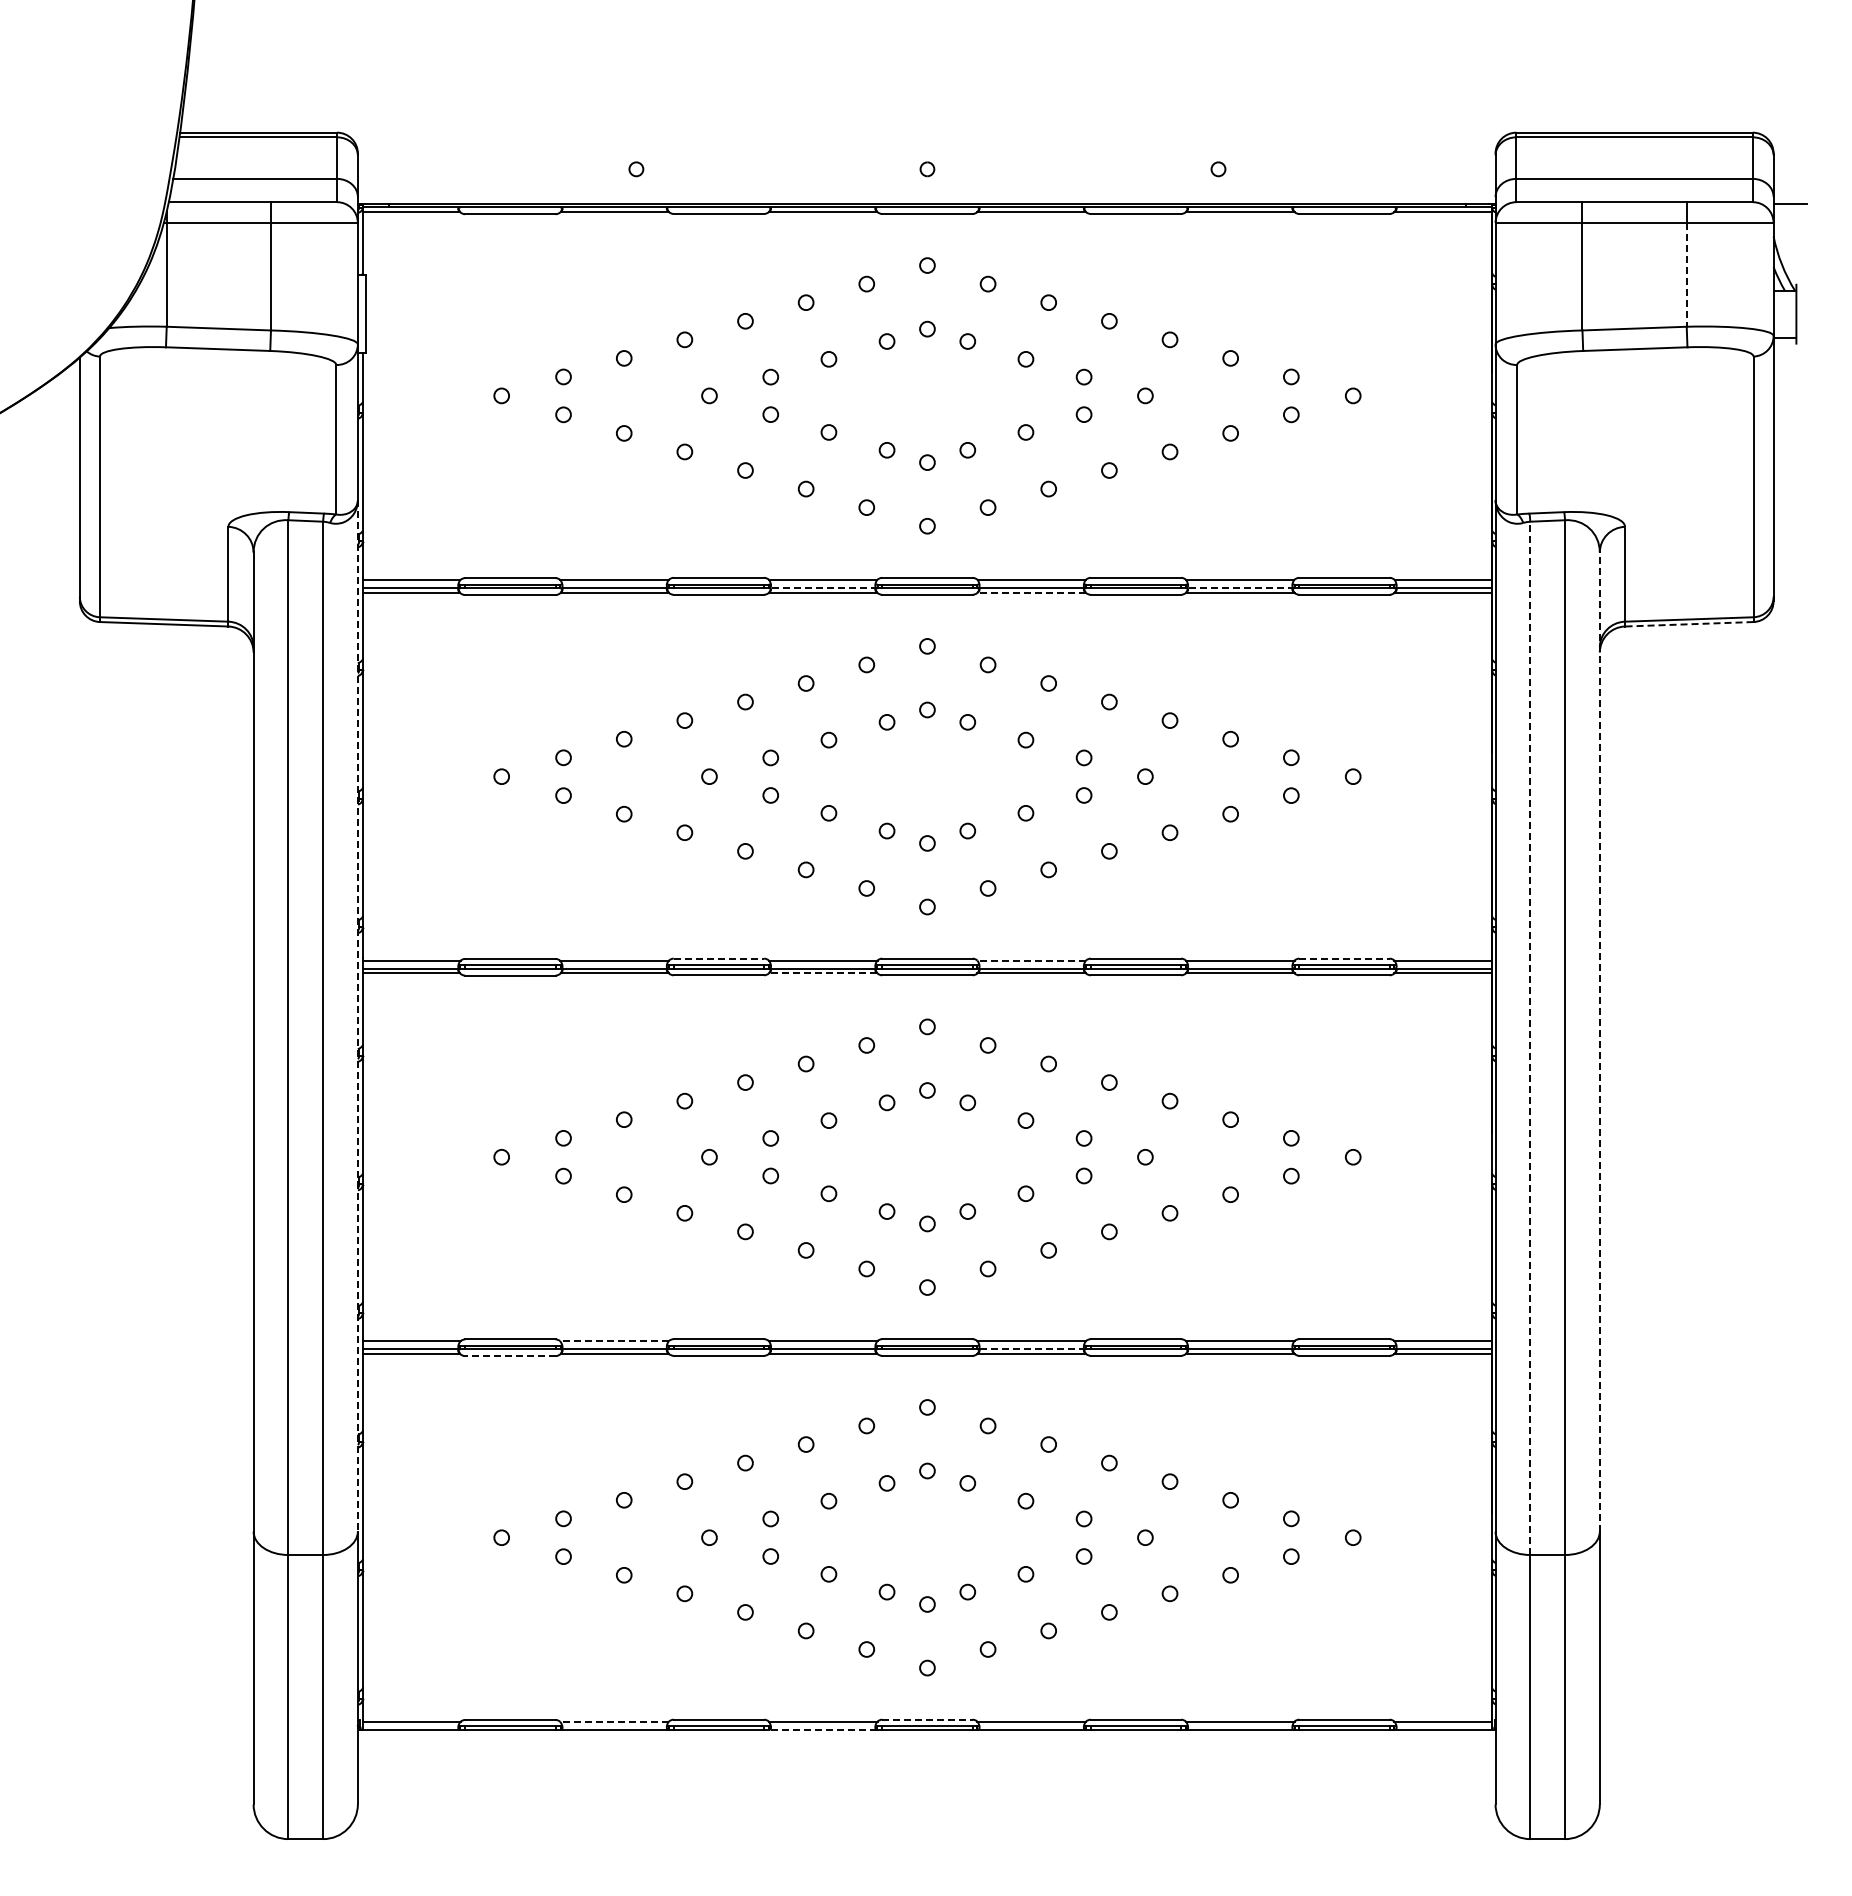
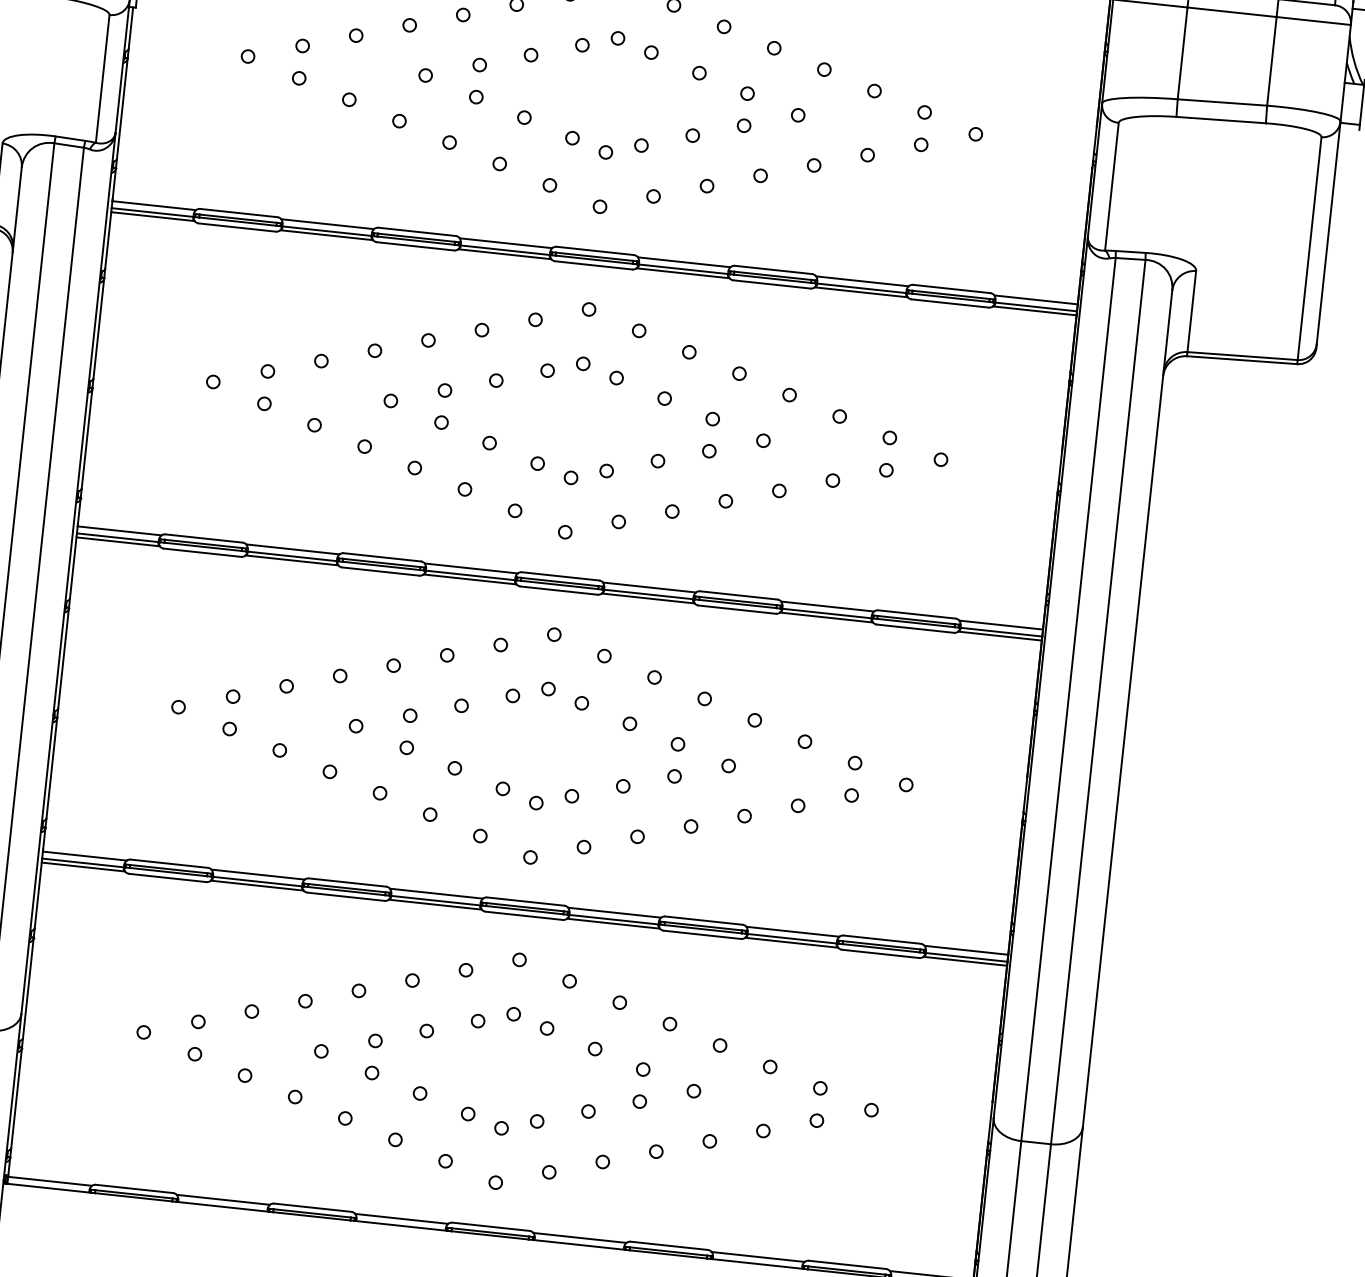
line: (1686, 274) -> (1271, 60), dashed -> solid
line: (823, 588) -> (505, 250), dashed -> solid
line: (1240, 588) -> (861, 288), dashed -> solid
line: (1031, 592) -> (682, 272), dashed -> solid
line: (1688, 624) -> (1241, 360), dashed -> solid
line: (719, 958) -> (382, 557), dashed -> solid
line: (1344, 958) -> (916, 614), dashed -> solid
line: (1031, 960) -> (649, 587), dashed -> solid
line: (822, 973) -> (469, 579), dashed -> solid
line: (357, 1015) -> (68, 572), dashed -> solid
line: (1530, 1038) -> (1068, 699), dashed -> solid
line: (1599, 1042) -> (1127, 709), dashed -> solid
line: (614, 1341) -> (258, 874), dashed -> solid
line: (1031, 1349) -> (613, 919), dashed -> solid
line: (509, 1356) -> (167, 878), dashed -> solid
line: (927, 1719) -> (491, 1226), dashed -> solid
line: (614, 1721) -> (223, 1199), dashed -> solid
line: (822, 1729) -> (400, 1225), dashed -> solid

